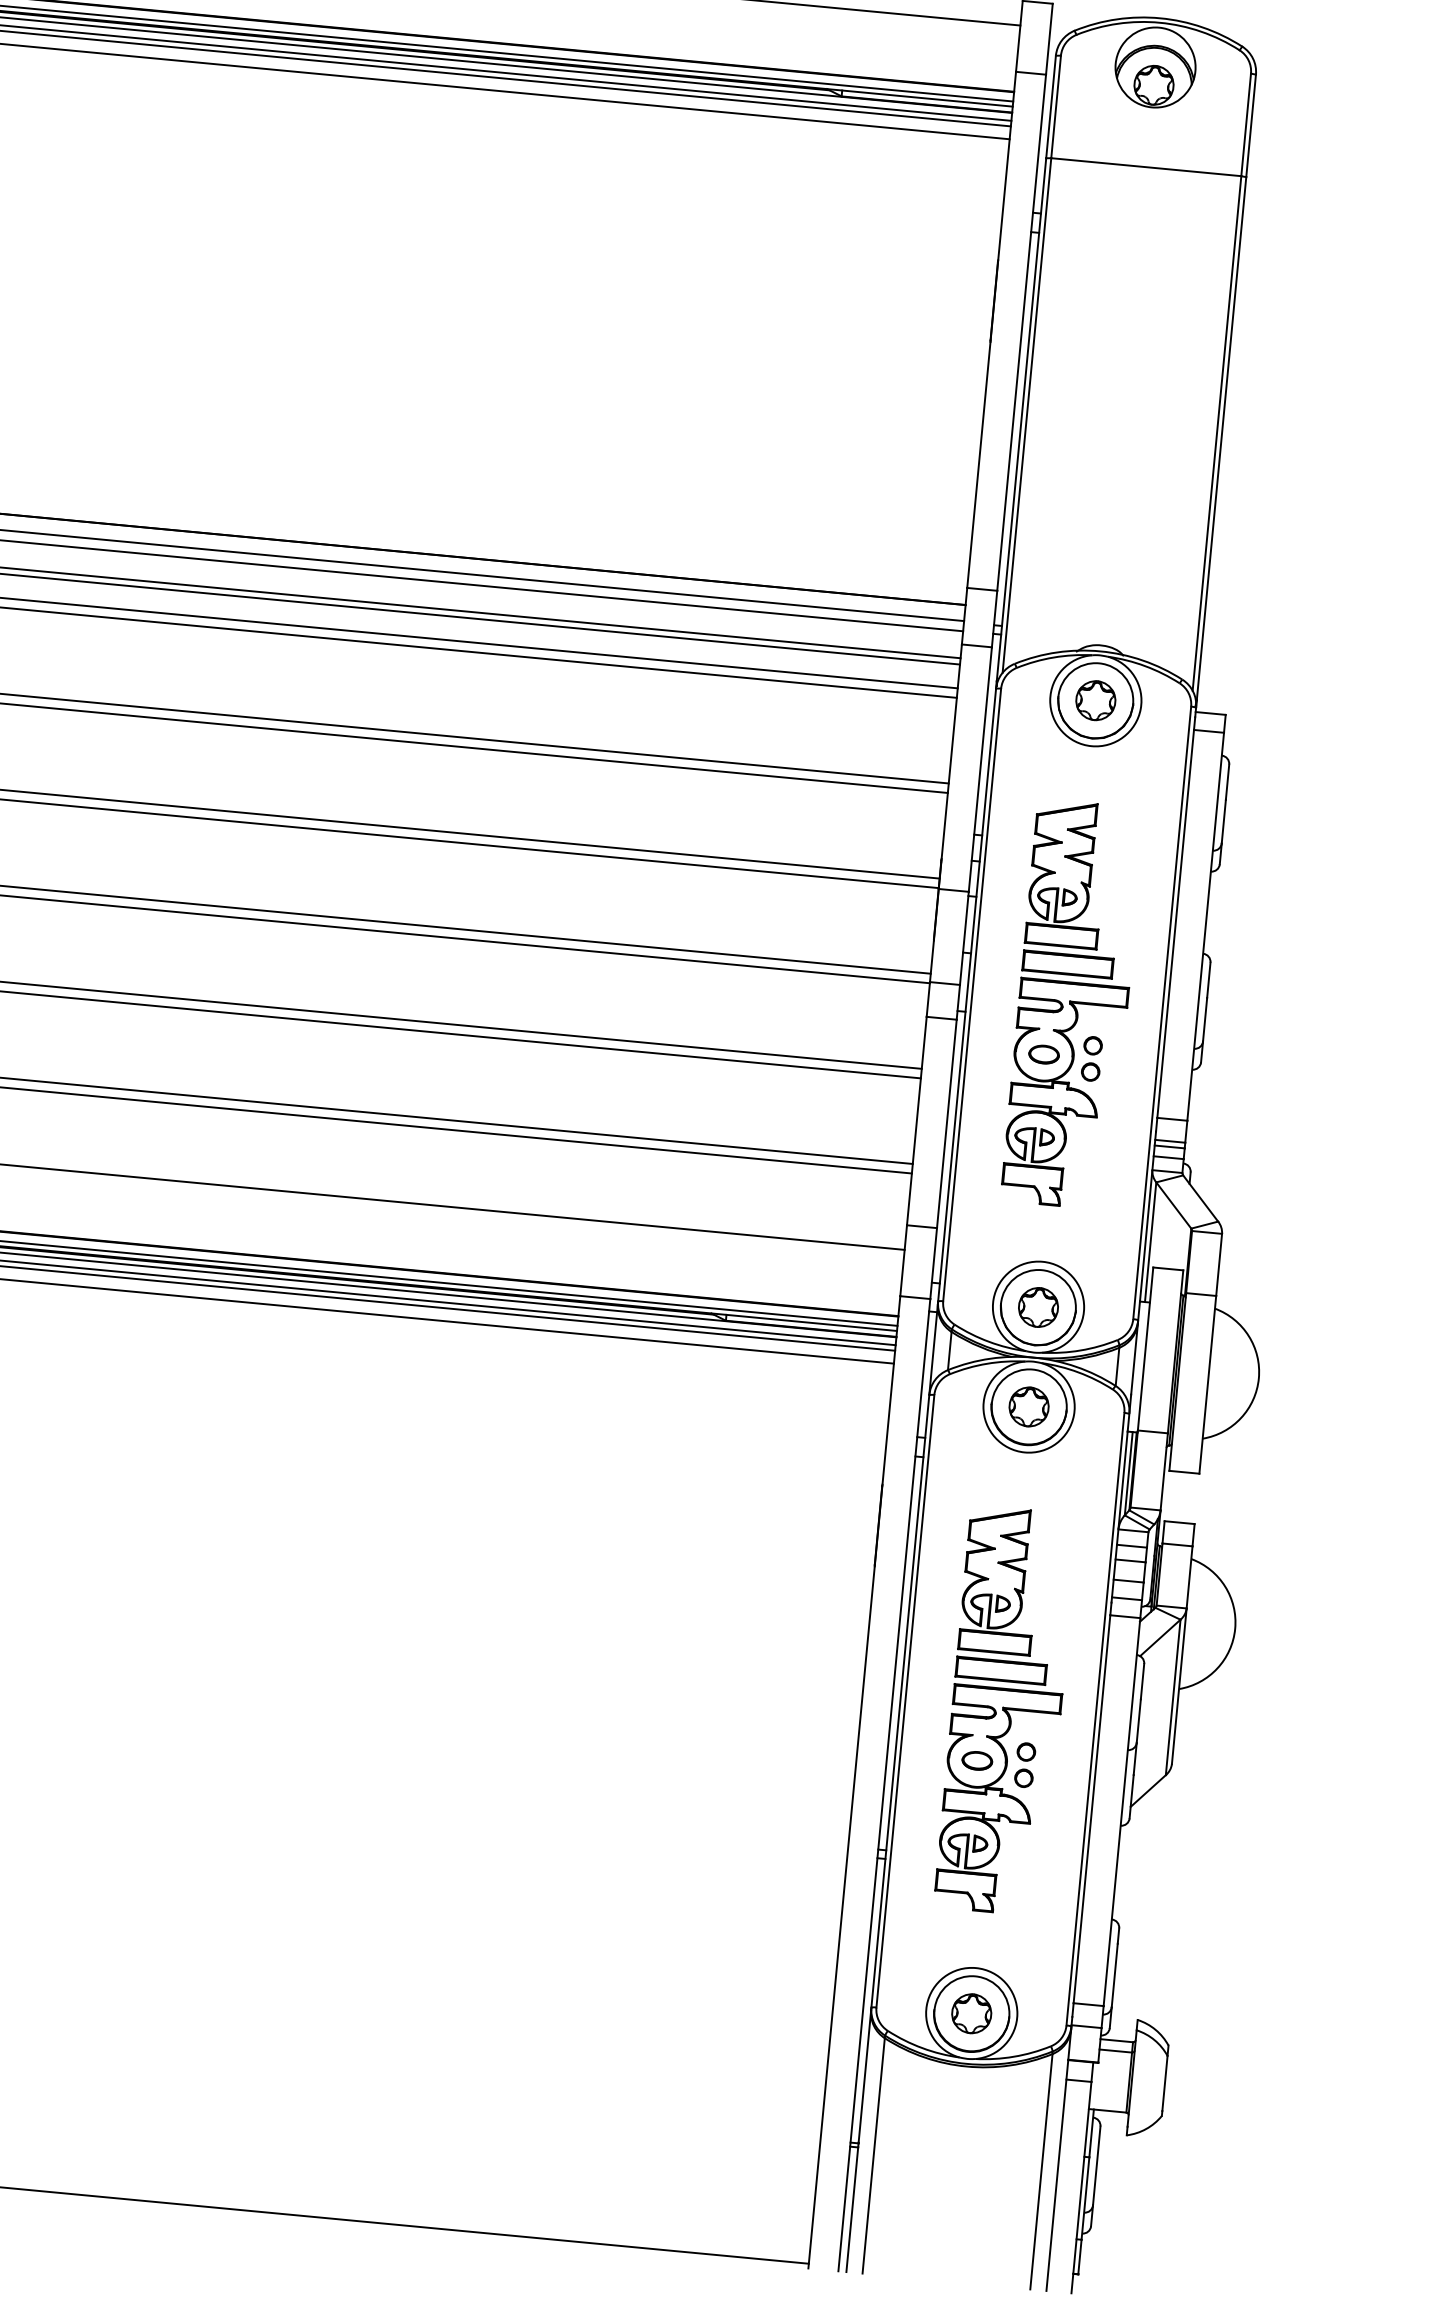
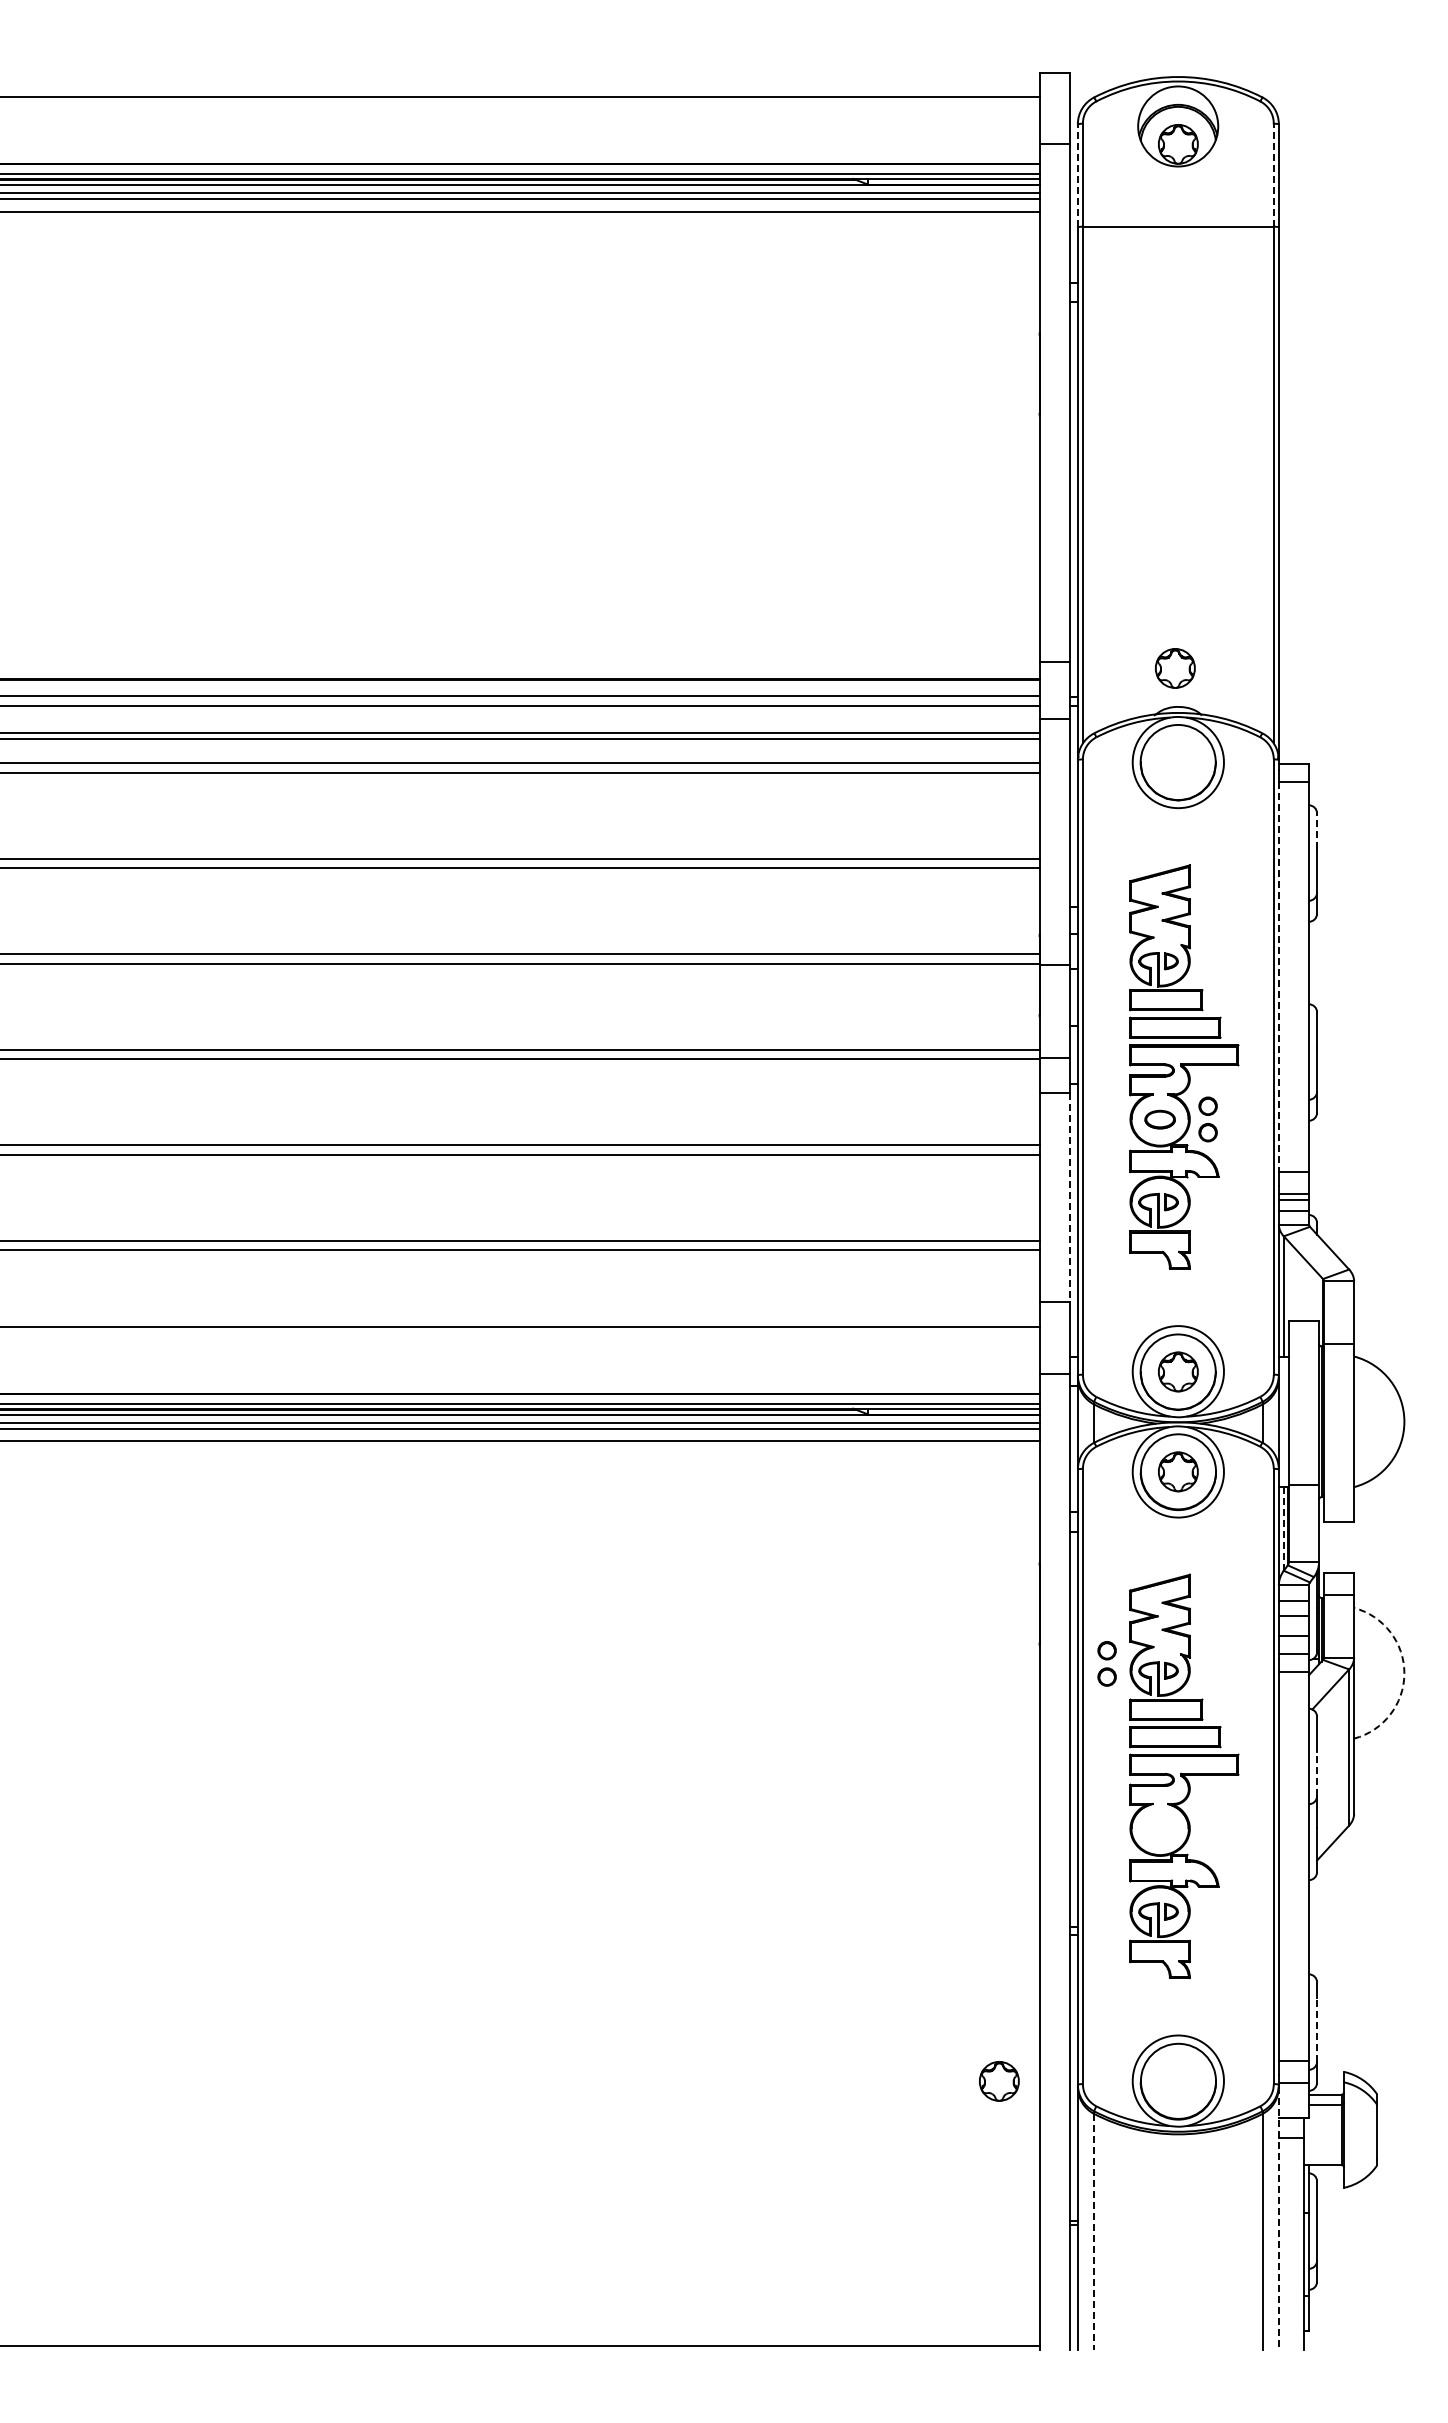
line: (1050, 106) -> (1077, 175), solid -> dashed
line: (1245, 124) -> (1273, 174), solid -> dashed
part: (1096, 700) -> (1175, 668), moved
line: (1227, 782) -> (1317, 831), solid -> dashed
line: (1175, 924) -> (1278, 977), solid -> dashed
line: (946, 1123) -> (1069, 1197), solid -> dashed
line: (1128, 1473) -> (1283, 1528), solid -> dashed
arc: (1235, 1628) -> (1404, 1673), solid -> dashed
line: (1139, 1721) -> (1317, 1774), solid -> dashed
part: (976, 1760) -> (1159, 1828), removed
part: (1024, 1764) -> (1106, 1663), moved
line: (1115, 1975) -> (1317, 2029), solid -> dashed
part: (971, 2013) -> (999, 2081), moved
line: (874, 2156) -> (1094, 2232), solid -> dashed
line: (1058, 2160) -> (1278, 2219), solid -> dashed

